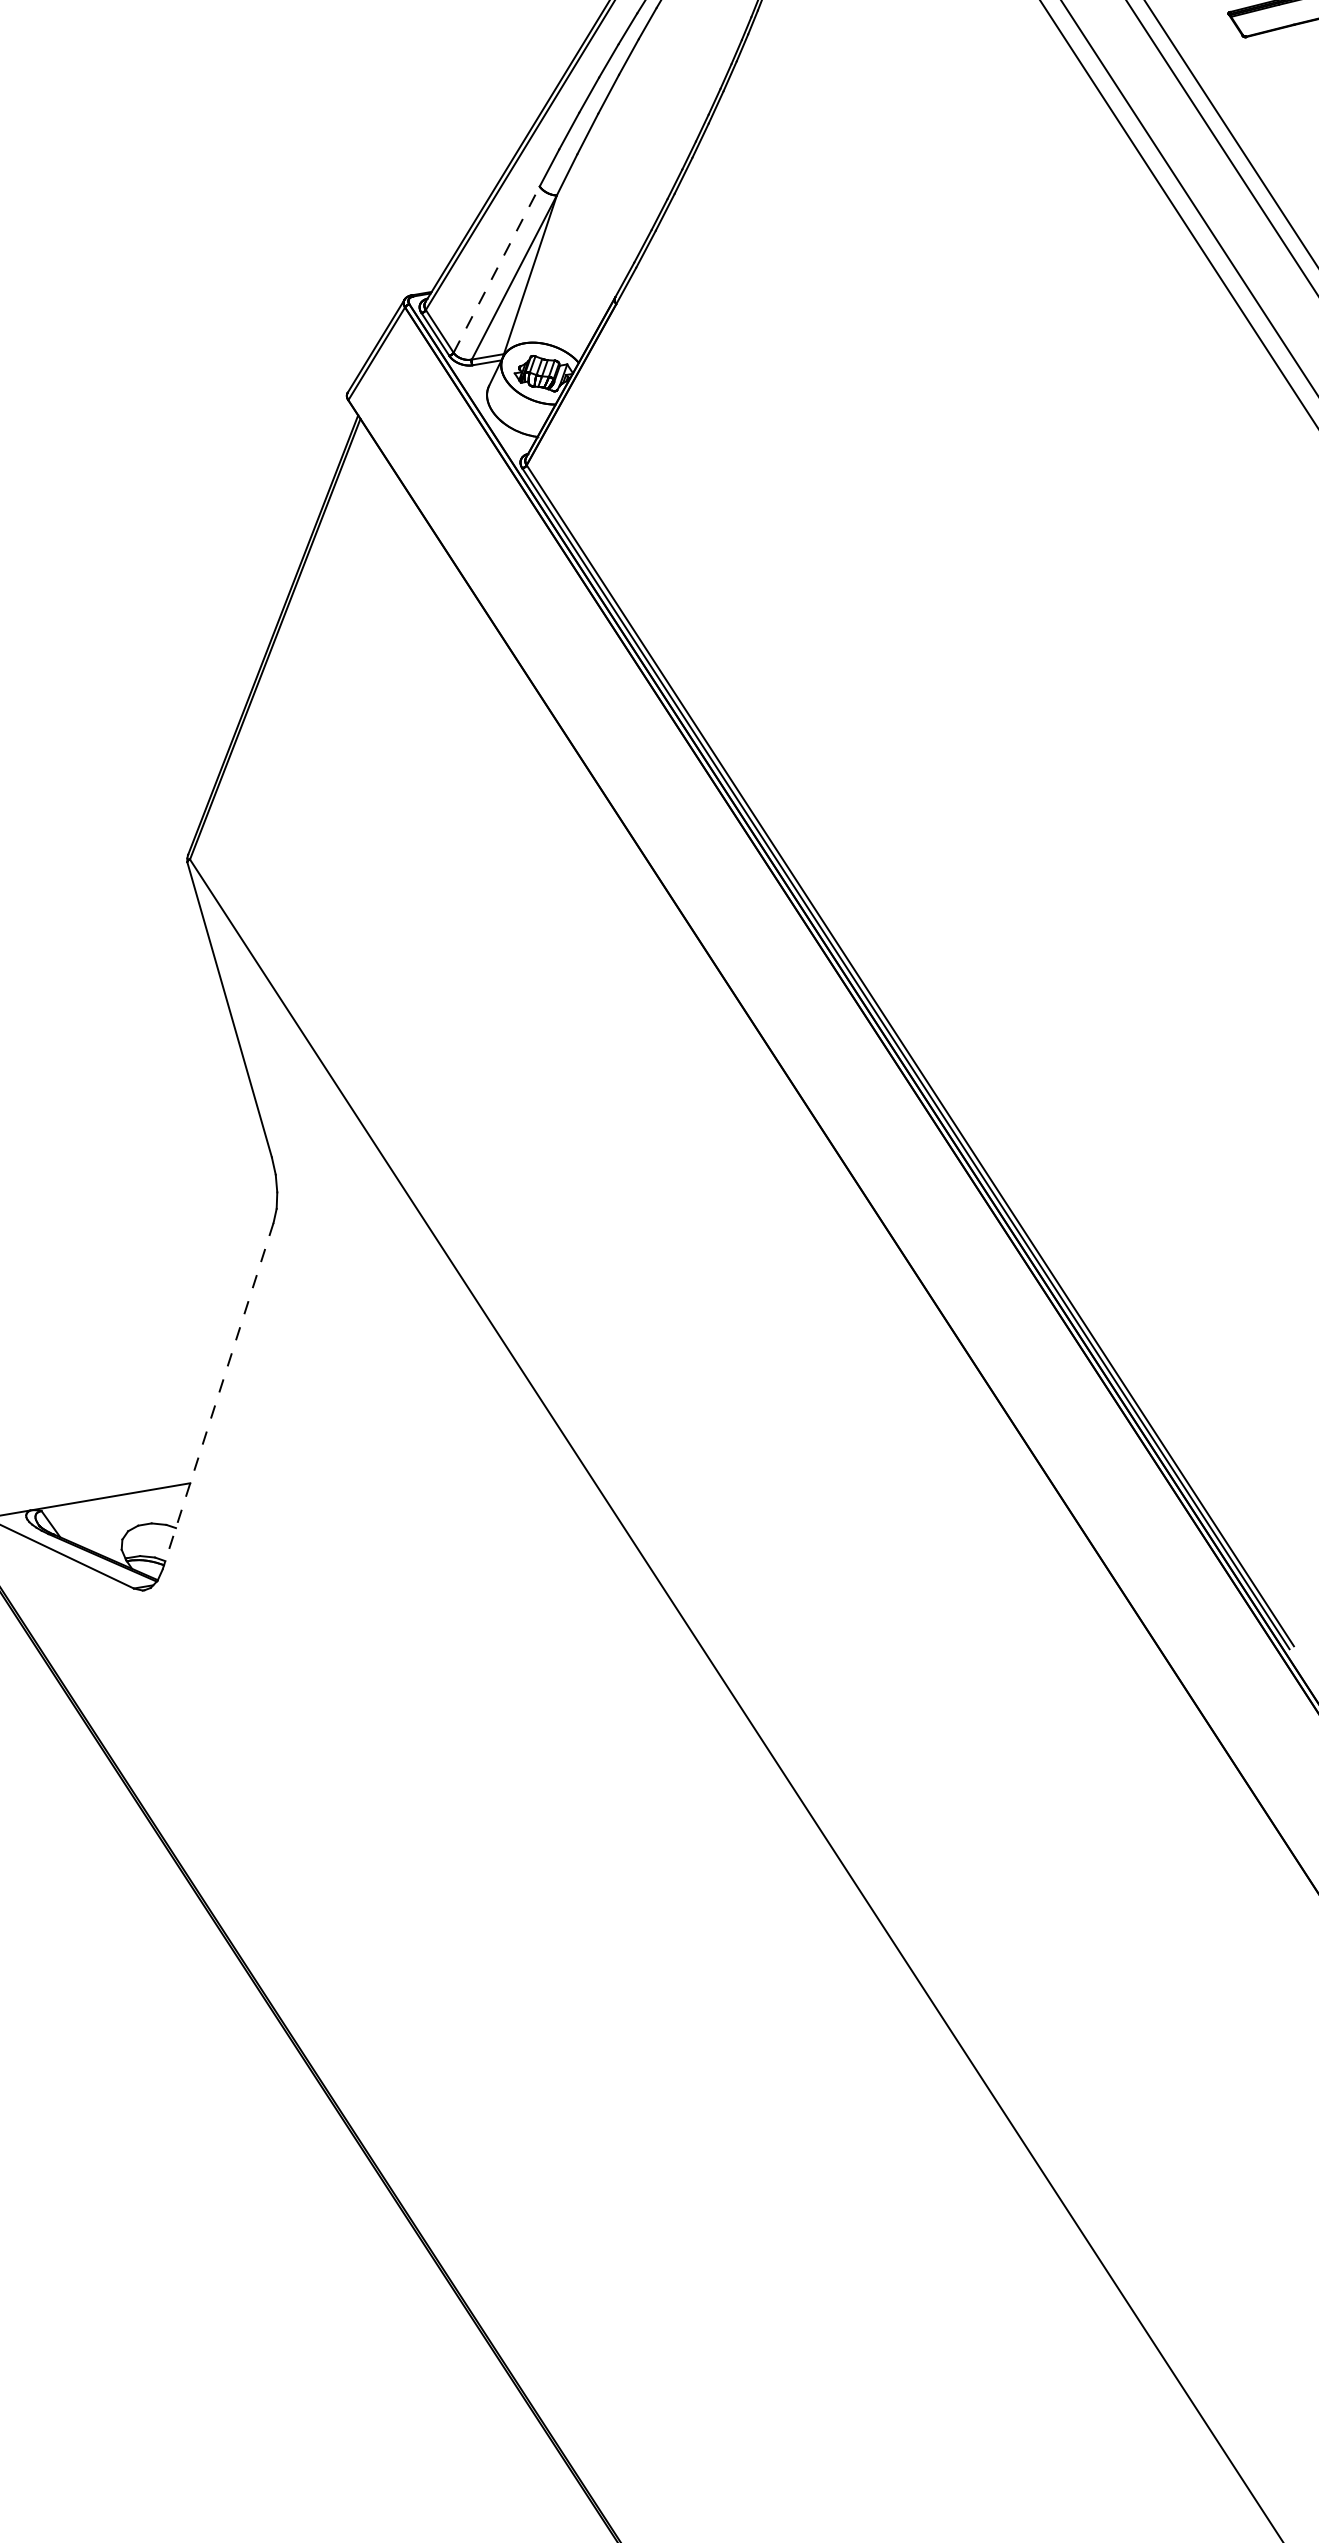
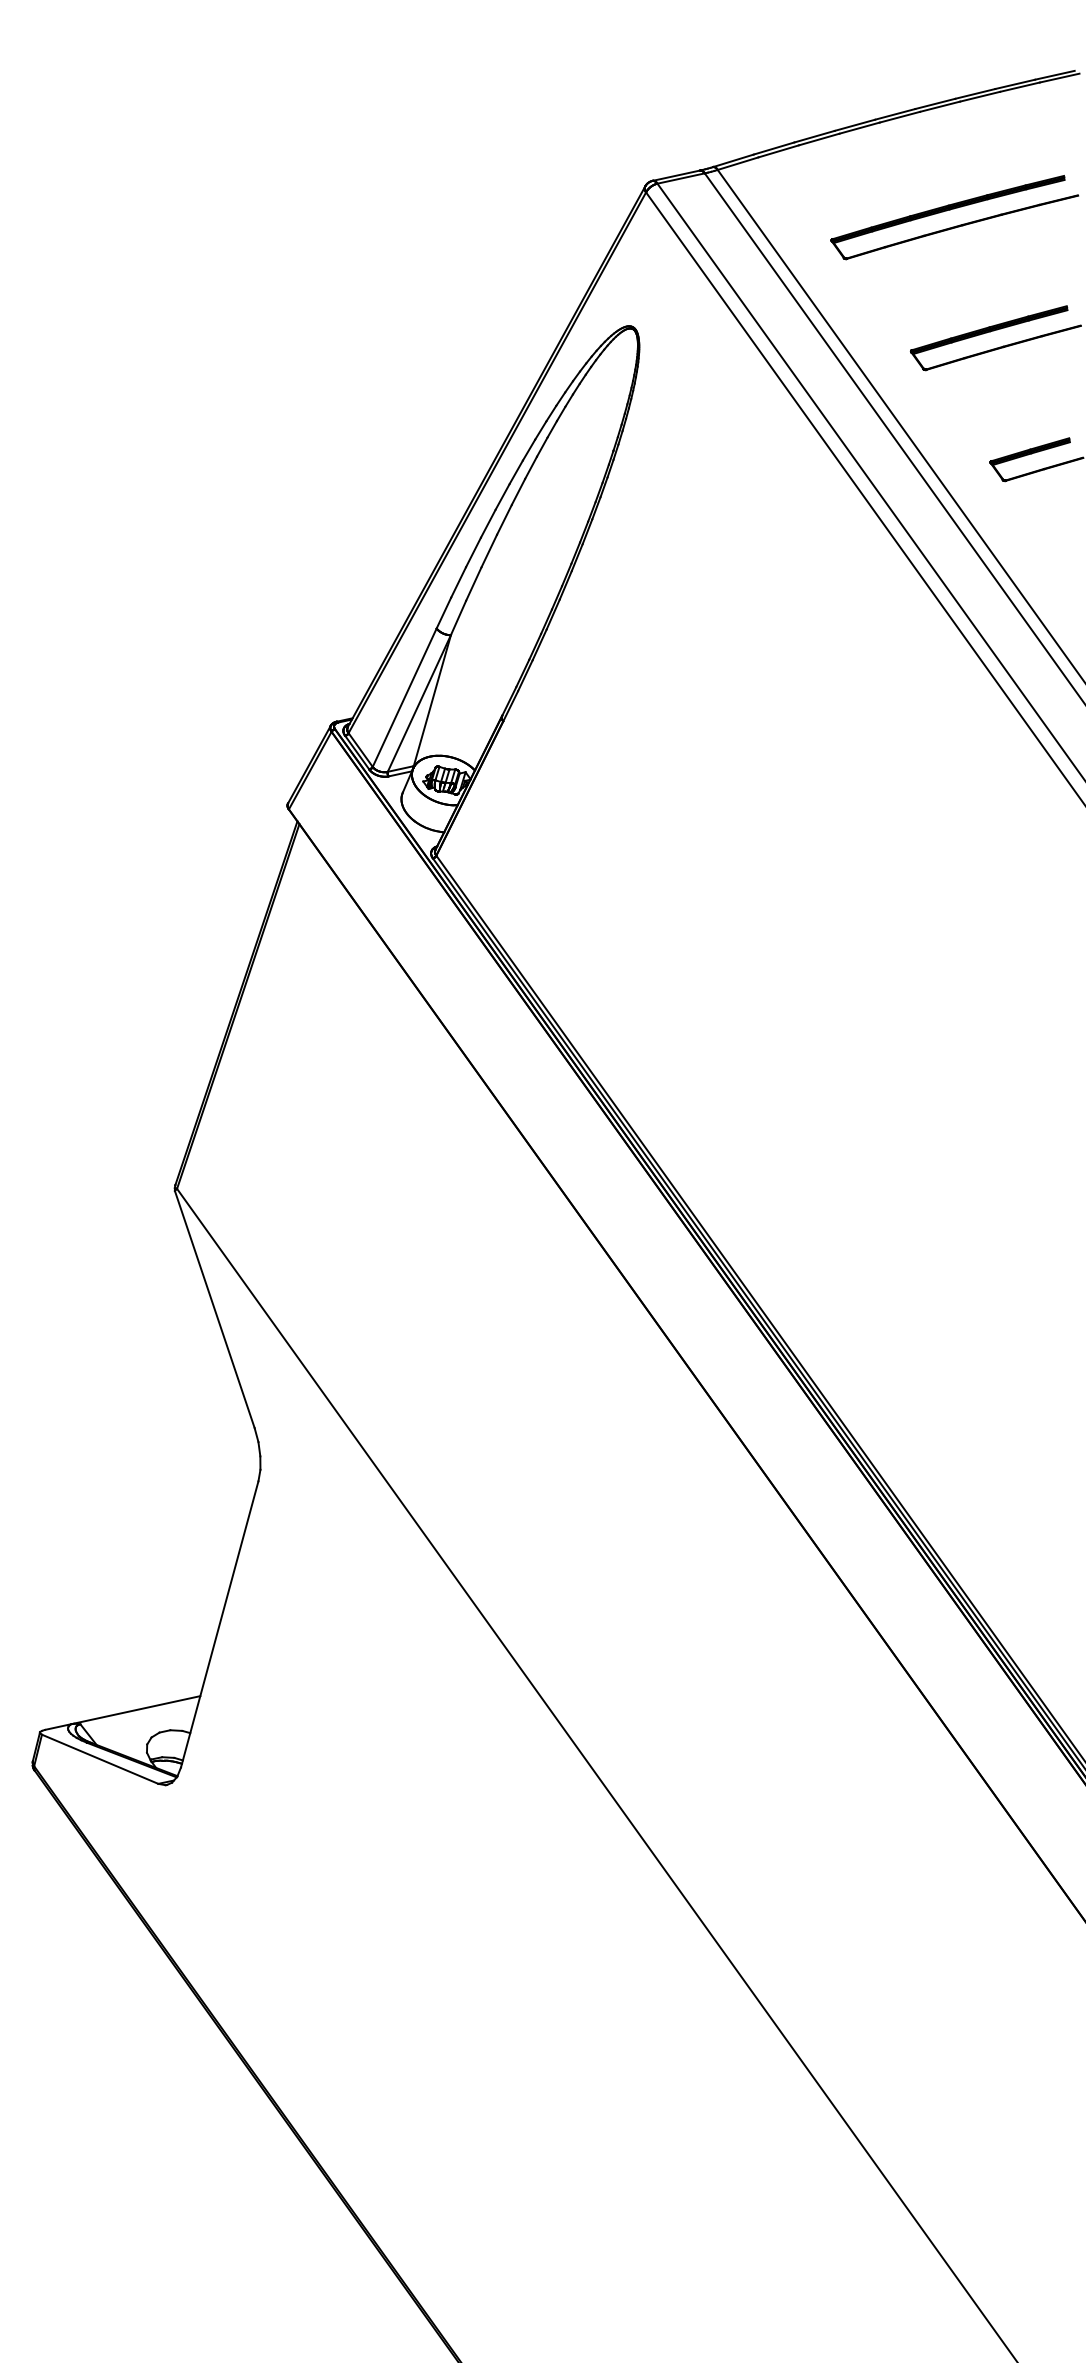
line: (496, 269) -> (404, 697), dashed -> solid
line: (217, 1396) -> (219, 1624), dashed -> solid

